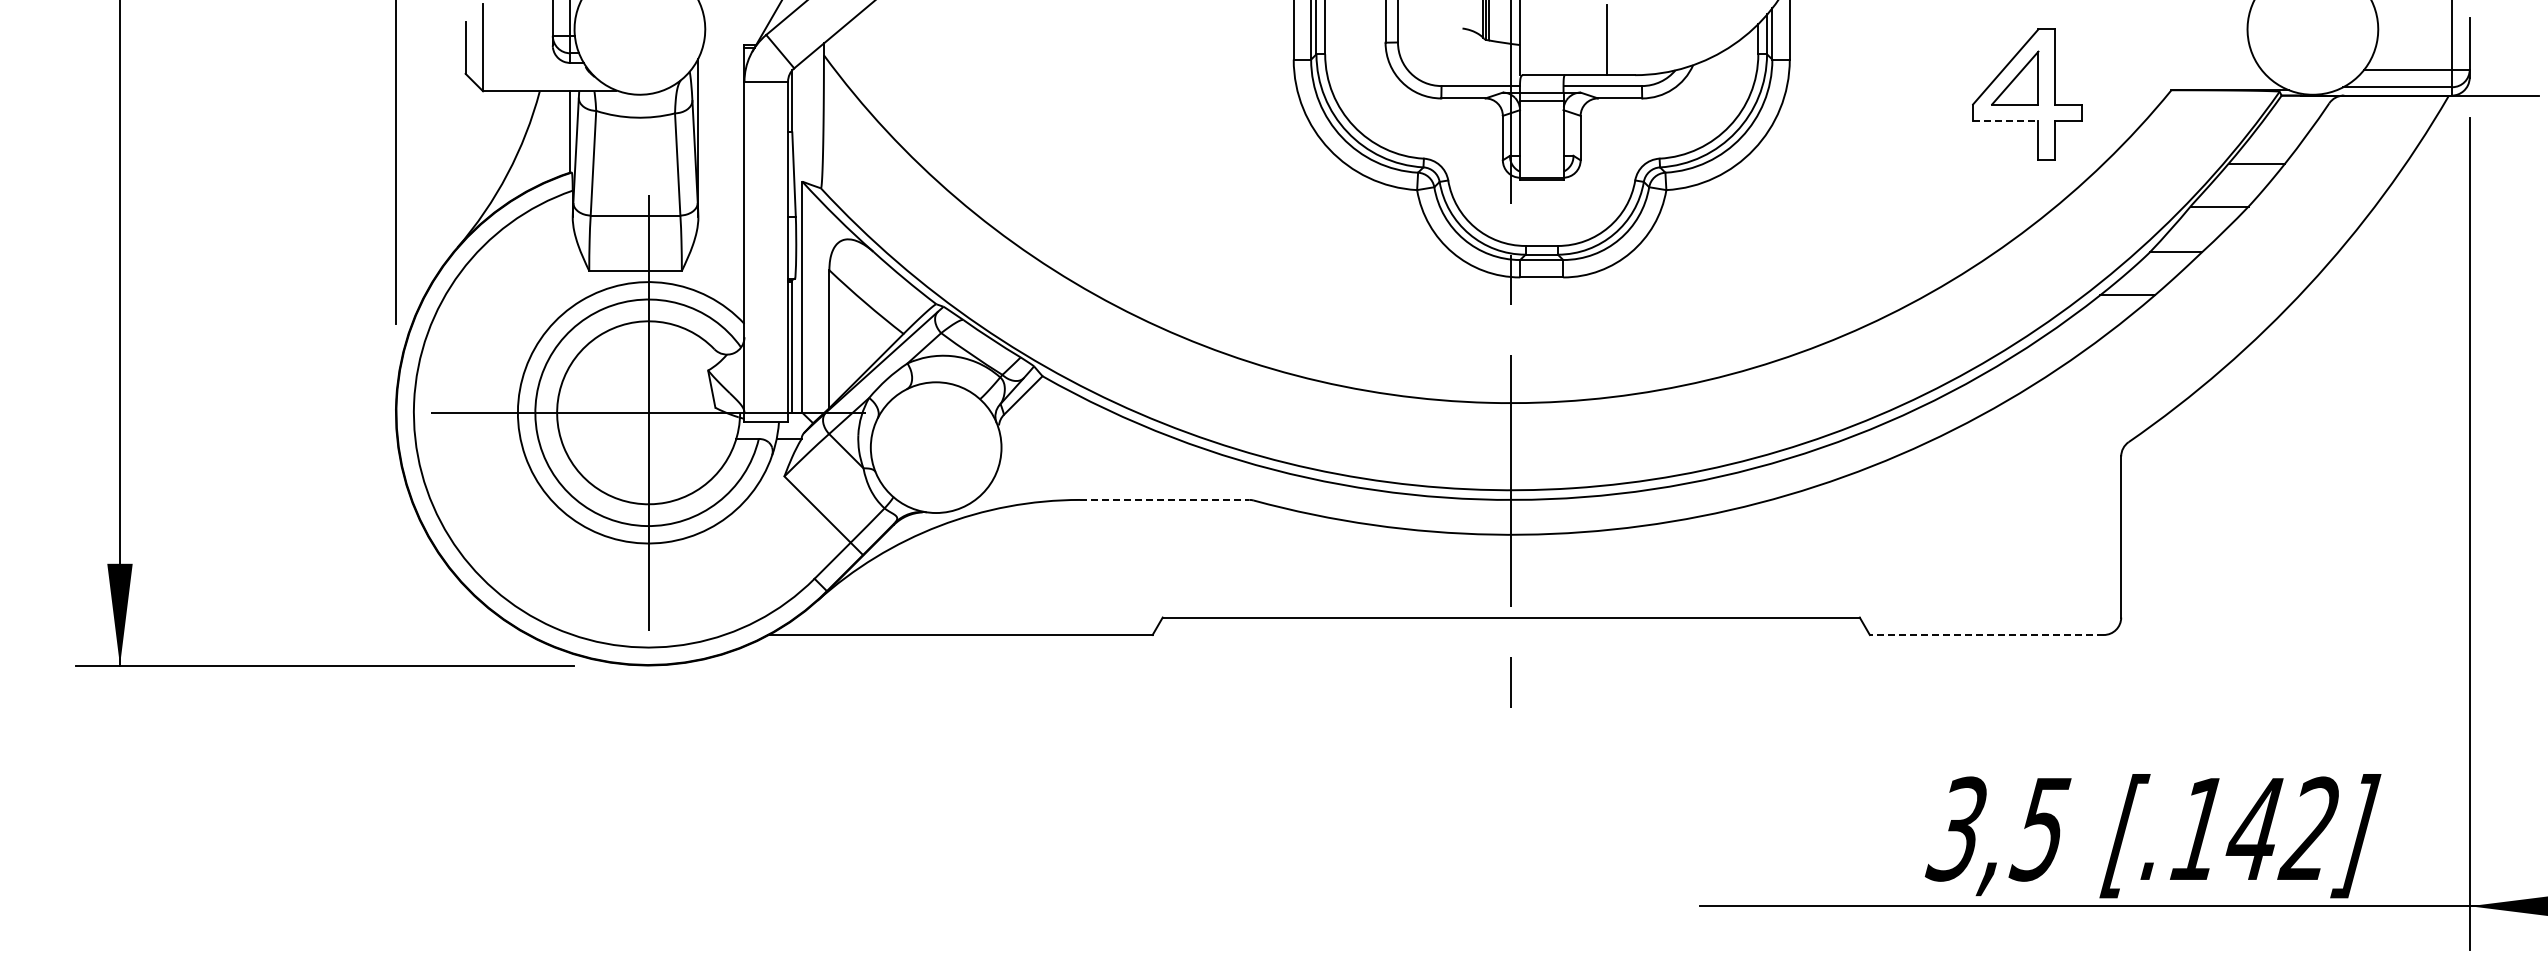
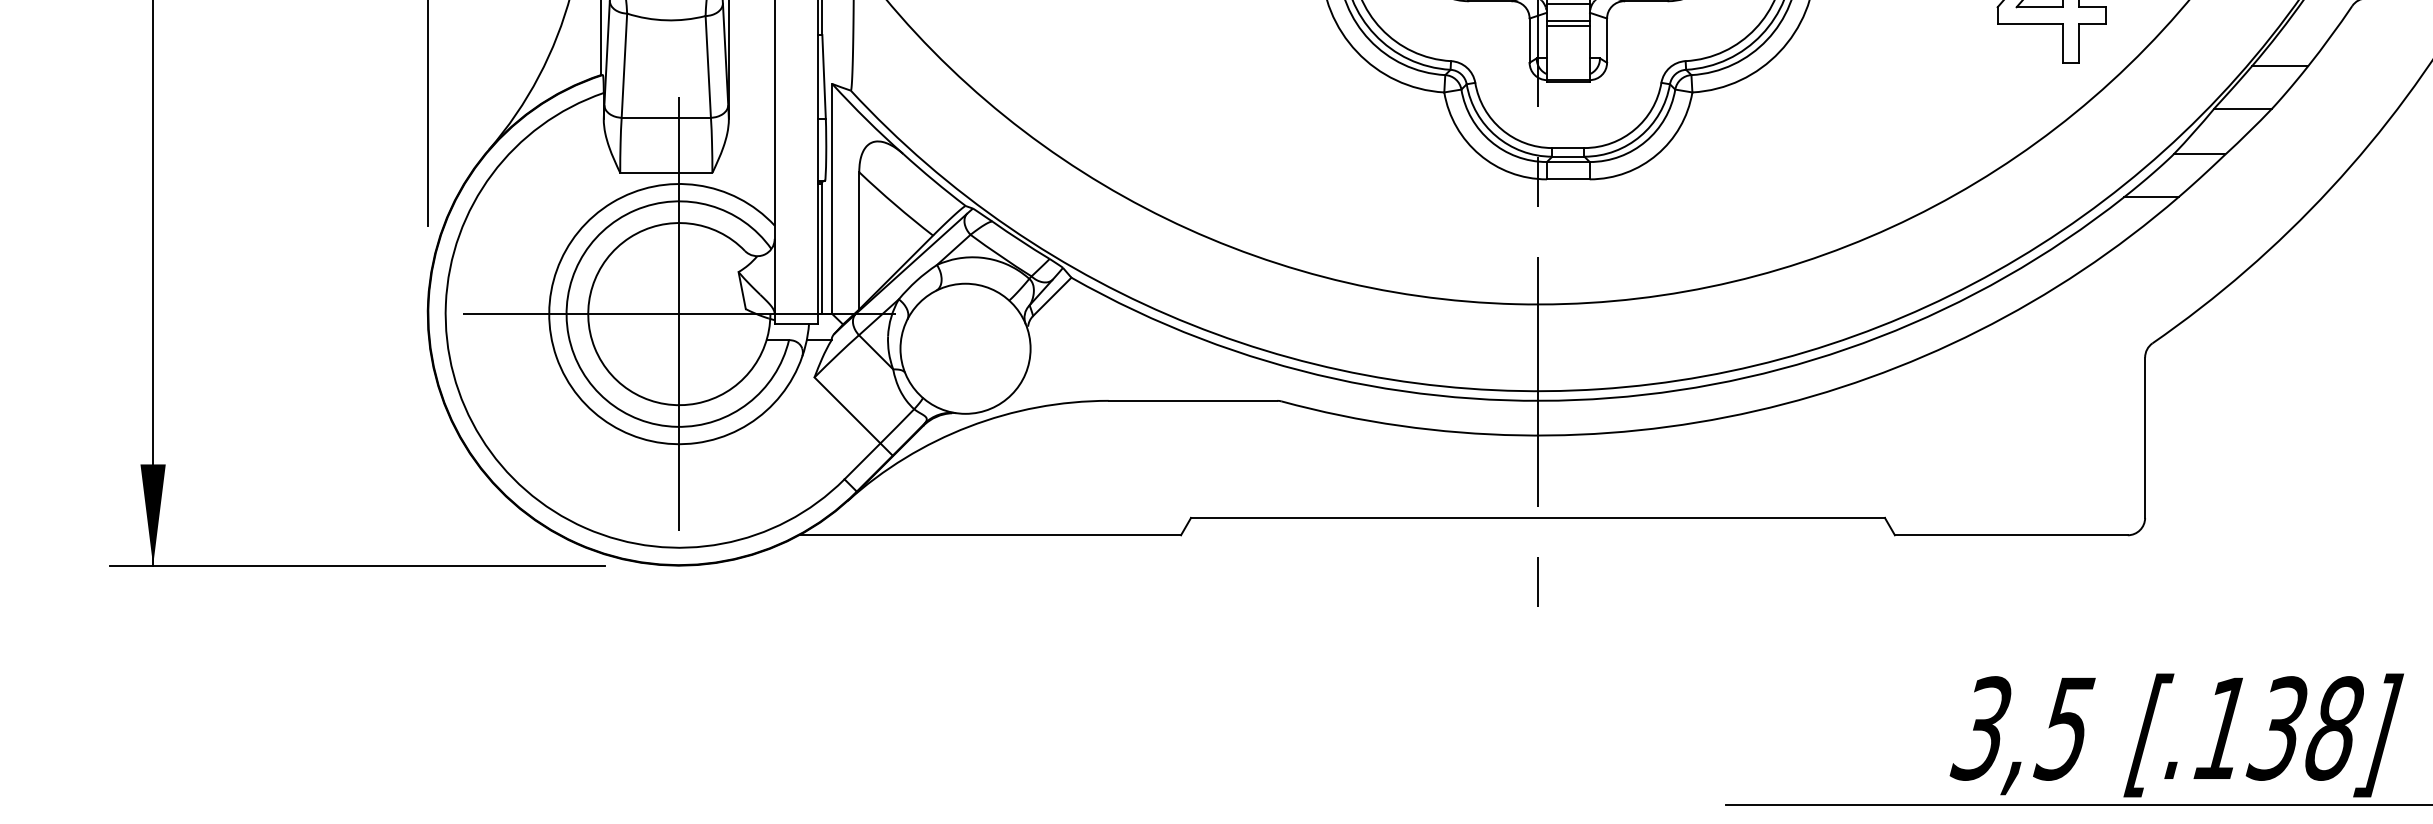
line: (1541, 118) -> (1568, 21), added
line: (2005, 121) -> (2029, 24), dashed -> solid
line: (1541, 123) -> (1568, 26), added
line: (1164, 499) -> (1192, 400), dashed -> solid
line: (1986, 635) -> (2011, 535), dashed -> solid
text: (2281, 828) -> (2304, 727), [.142] -> [.138]

